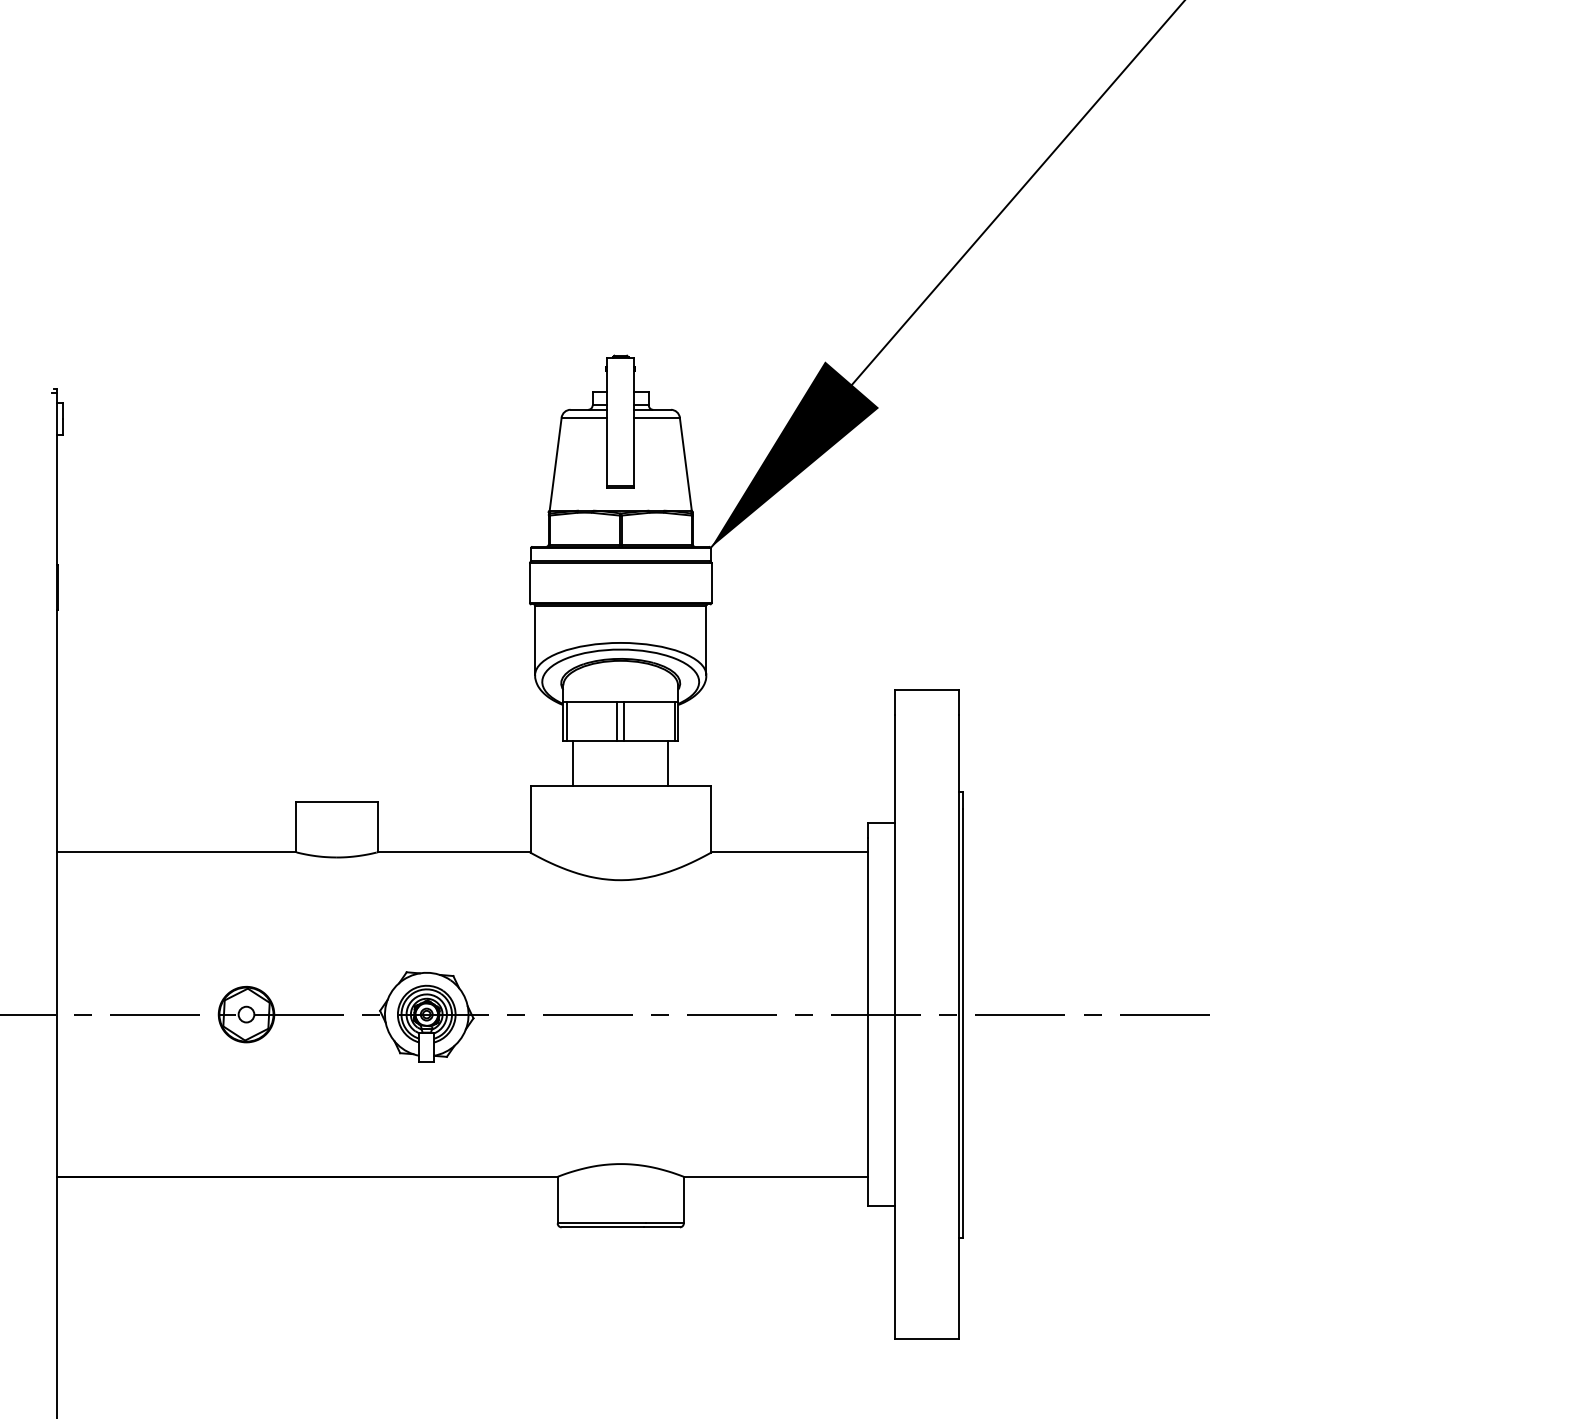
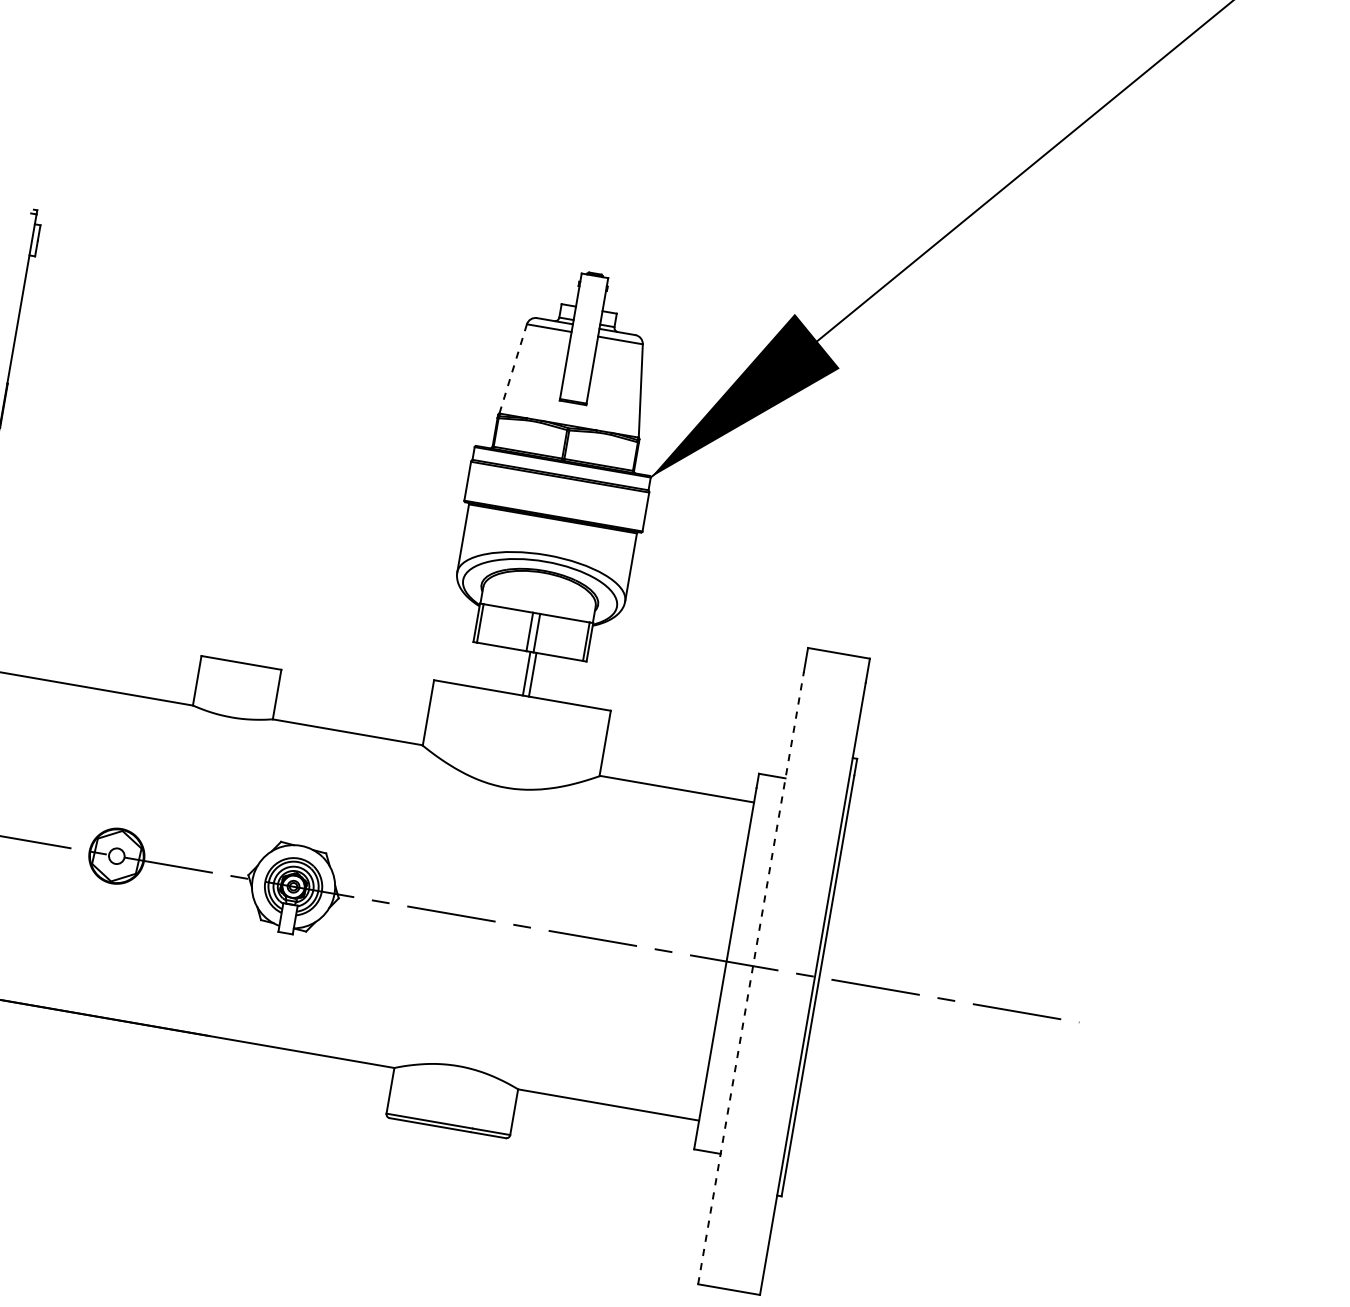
line: (555, 464) -> (512, 369), solid -> dashed
line: (573, 763) -> (532, 674), moved
line: (668, 763) -> (527, 673), moved
line: (895, 1026) -> (751, 977), solid -> dashed

